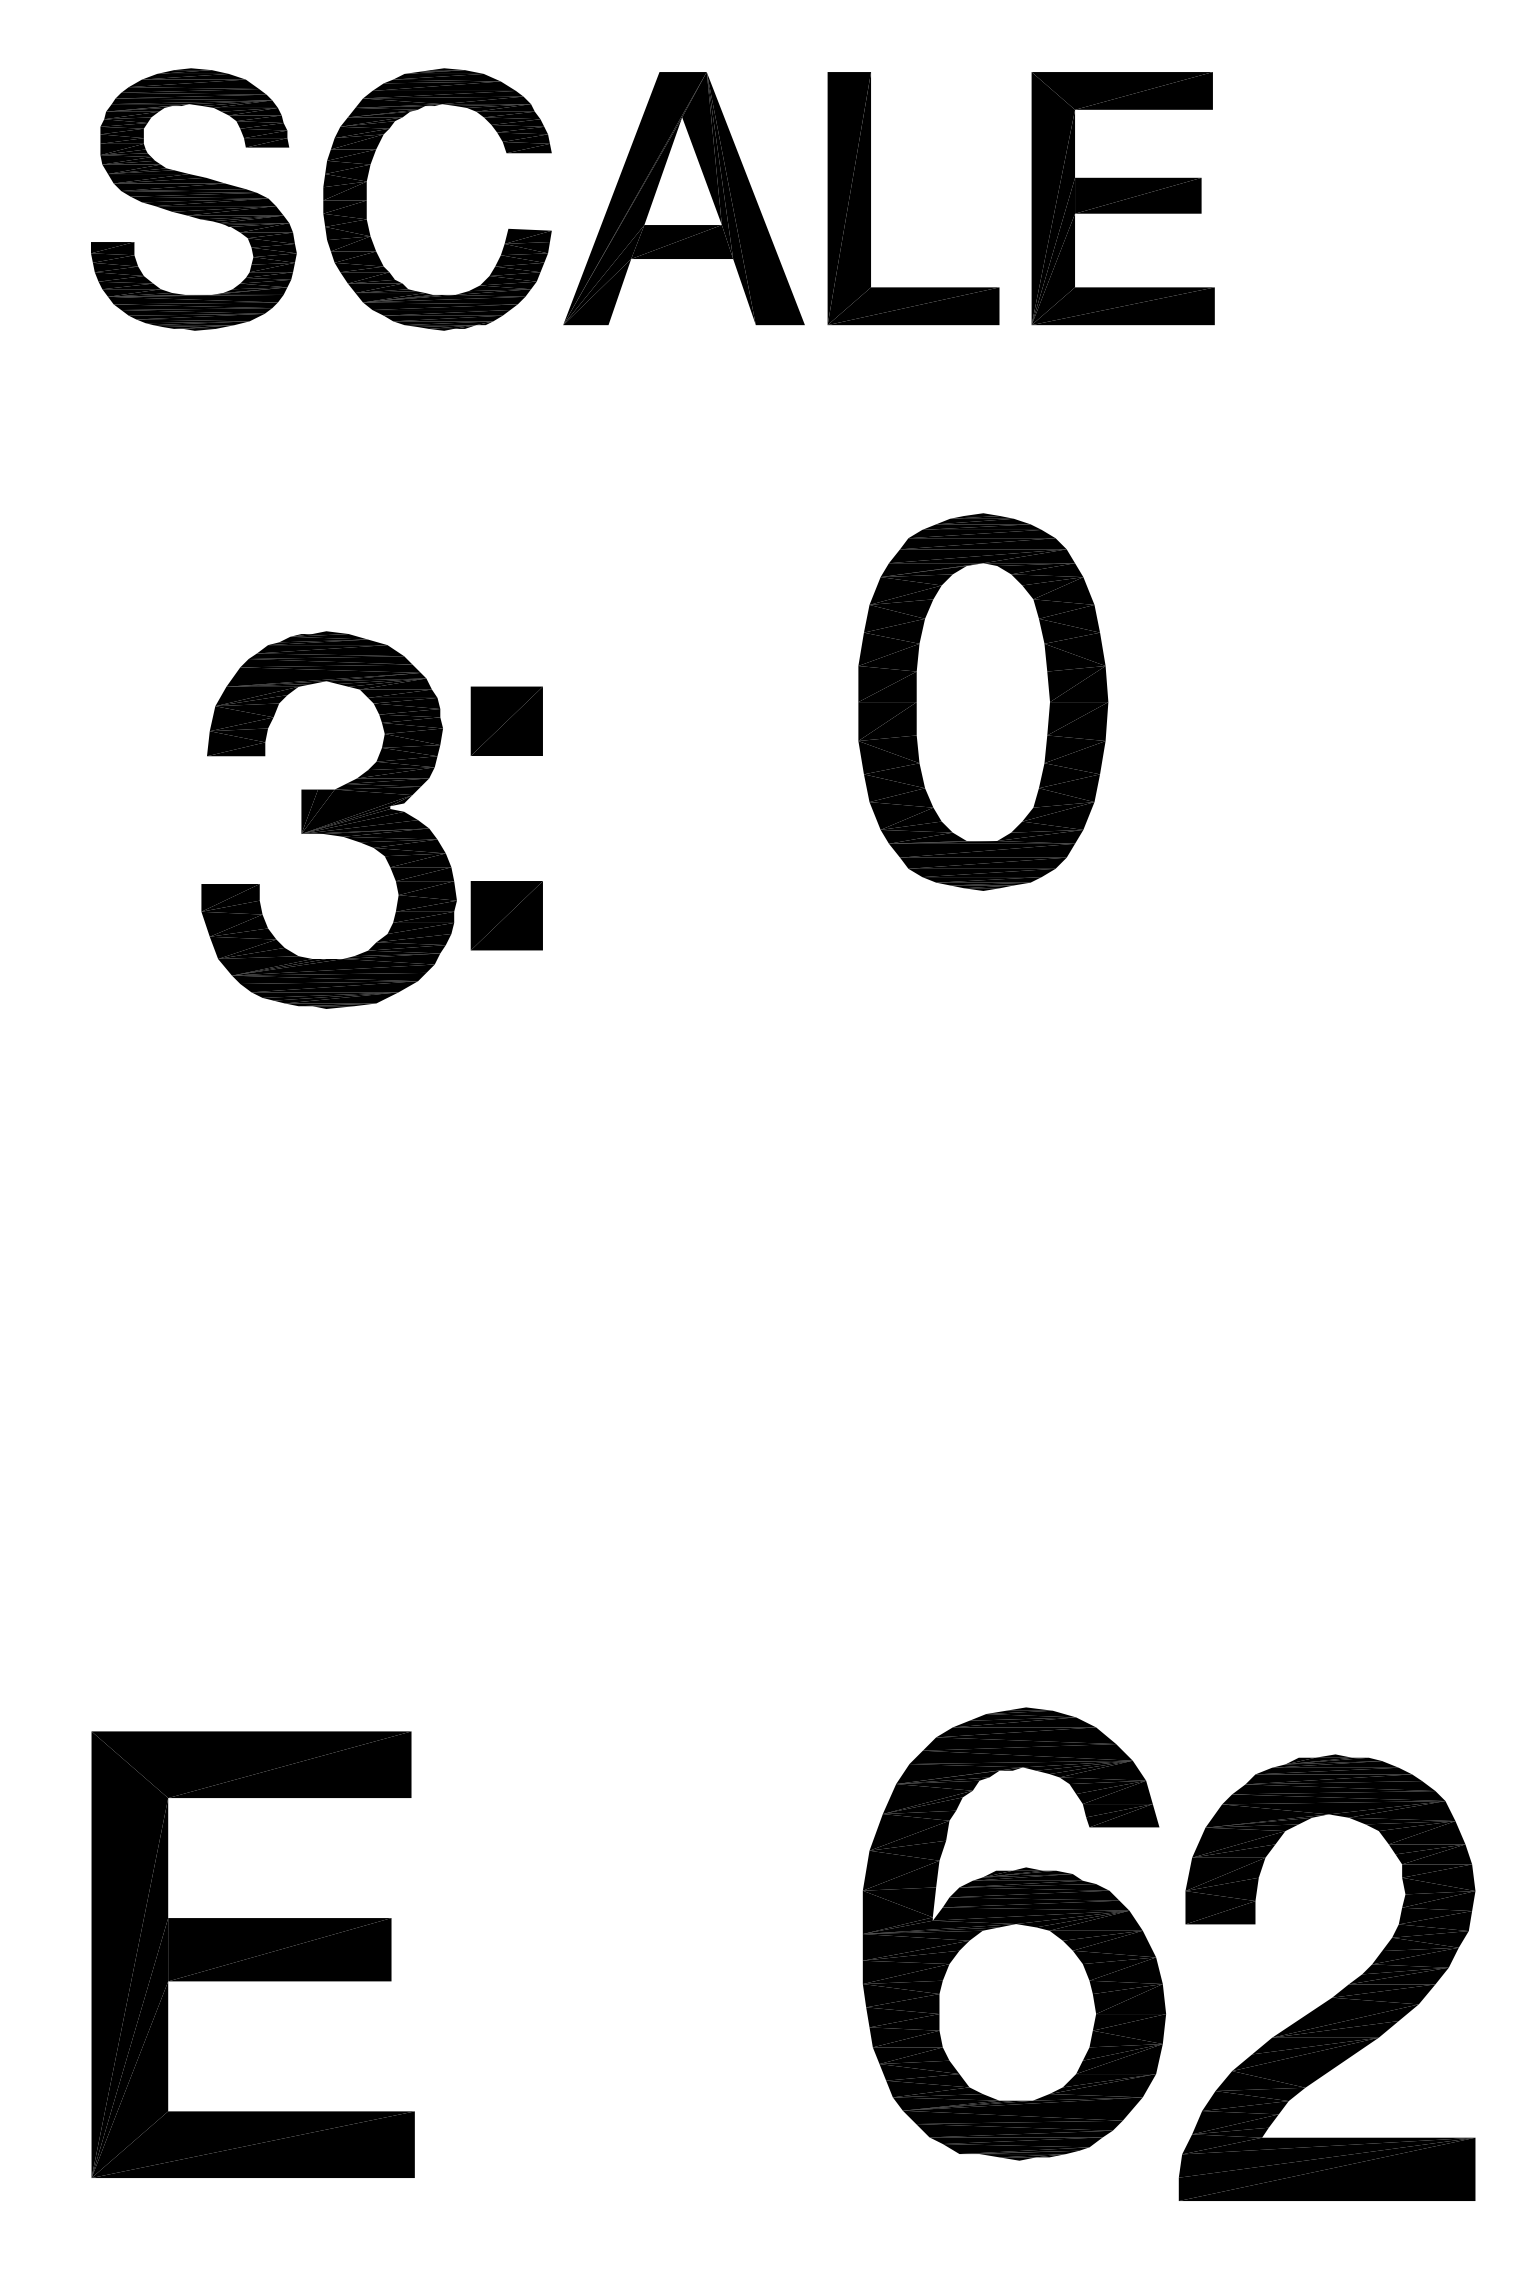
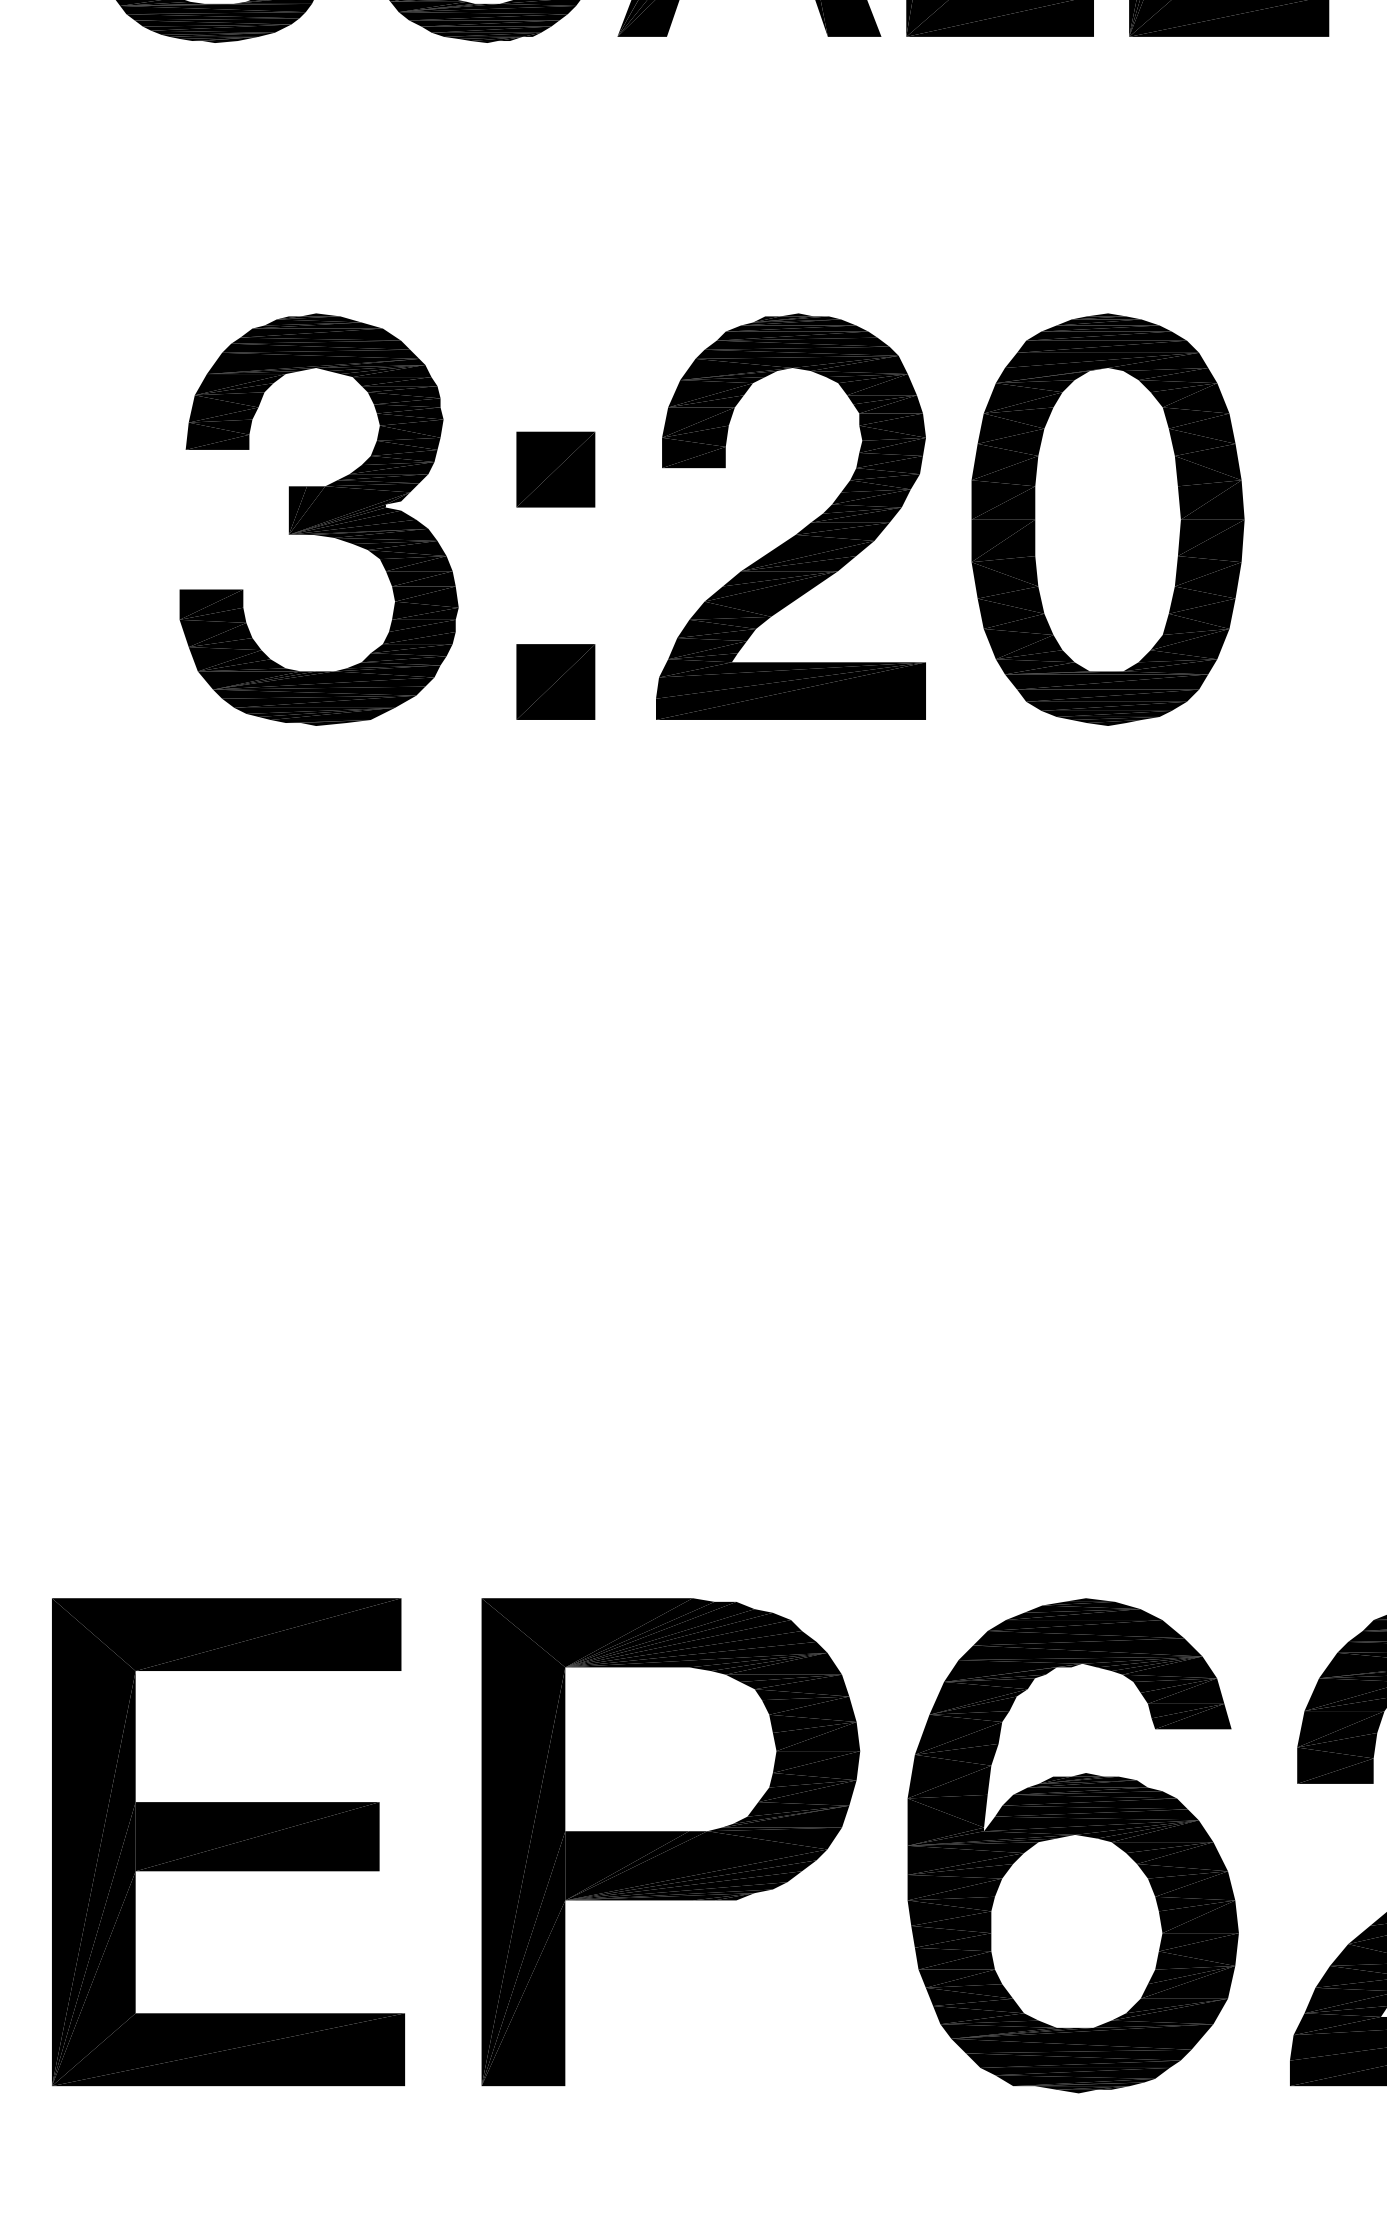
part: (983, 701) -> (1108, 519), moved
part: (731, 776) -> (801, 529), added
part: (328, 819) -> (318, 519), moved
part: (1013, 1933) -> (1072, 1845), moved
part: (252, 1954) -> (227, 1841), moved
part: (611, 1977) -> (670, 1841), added

